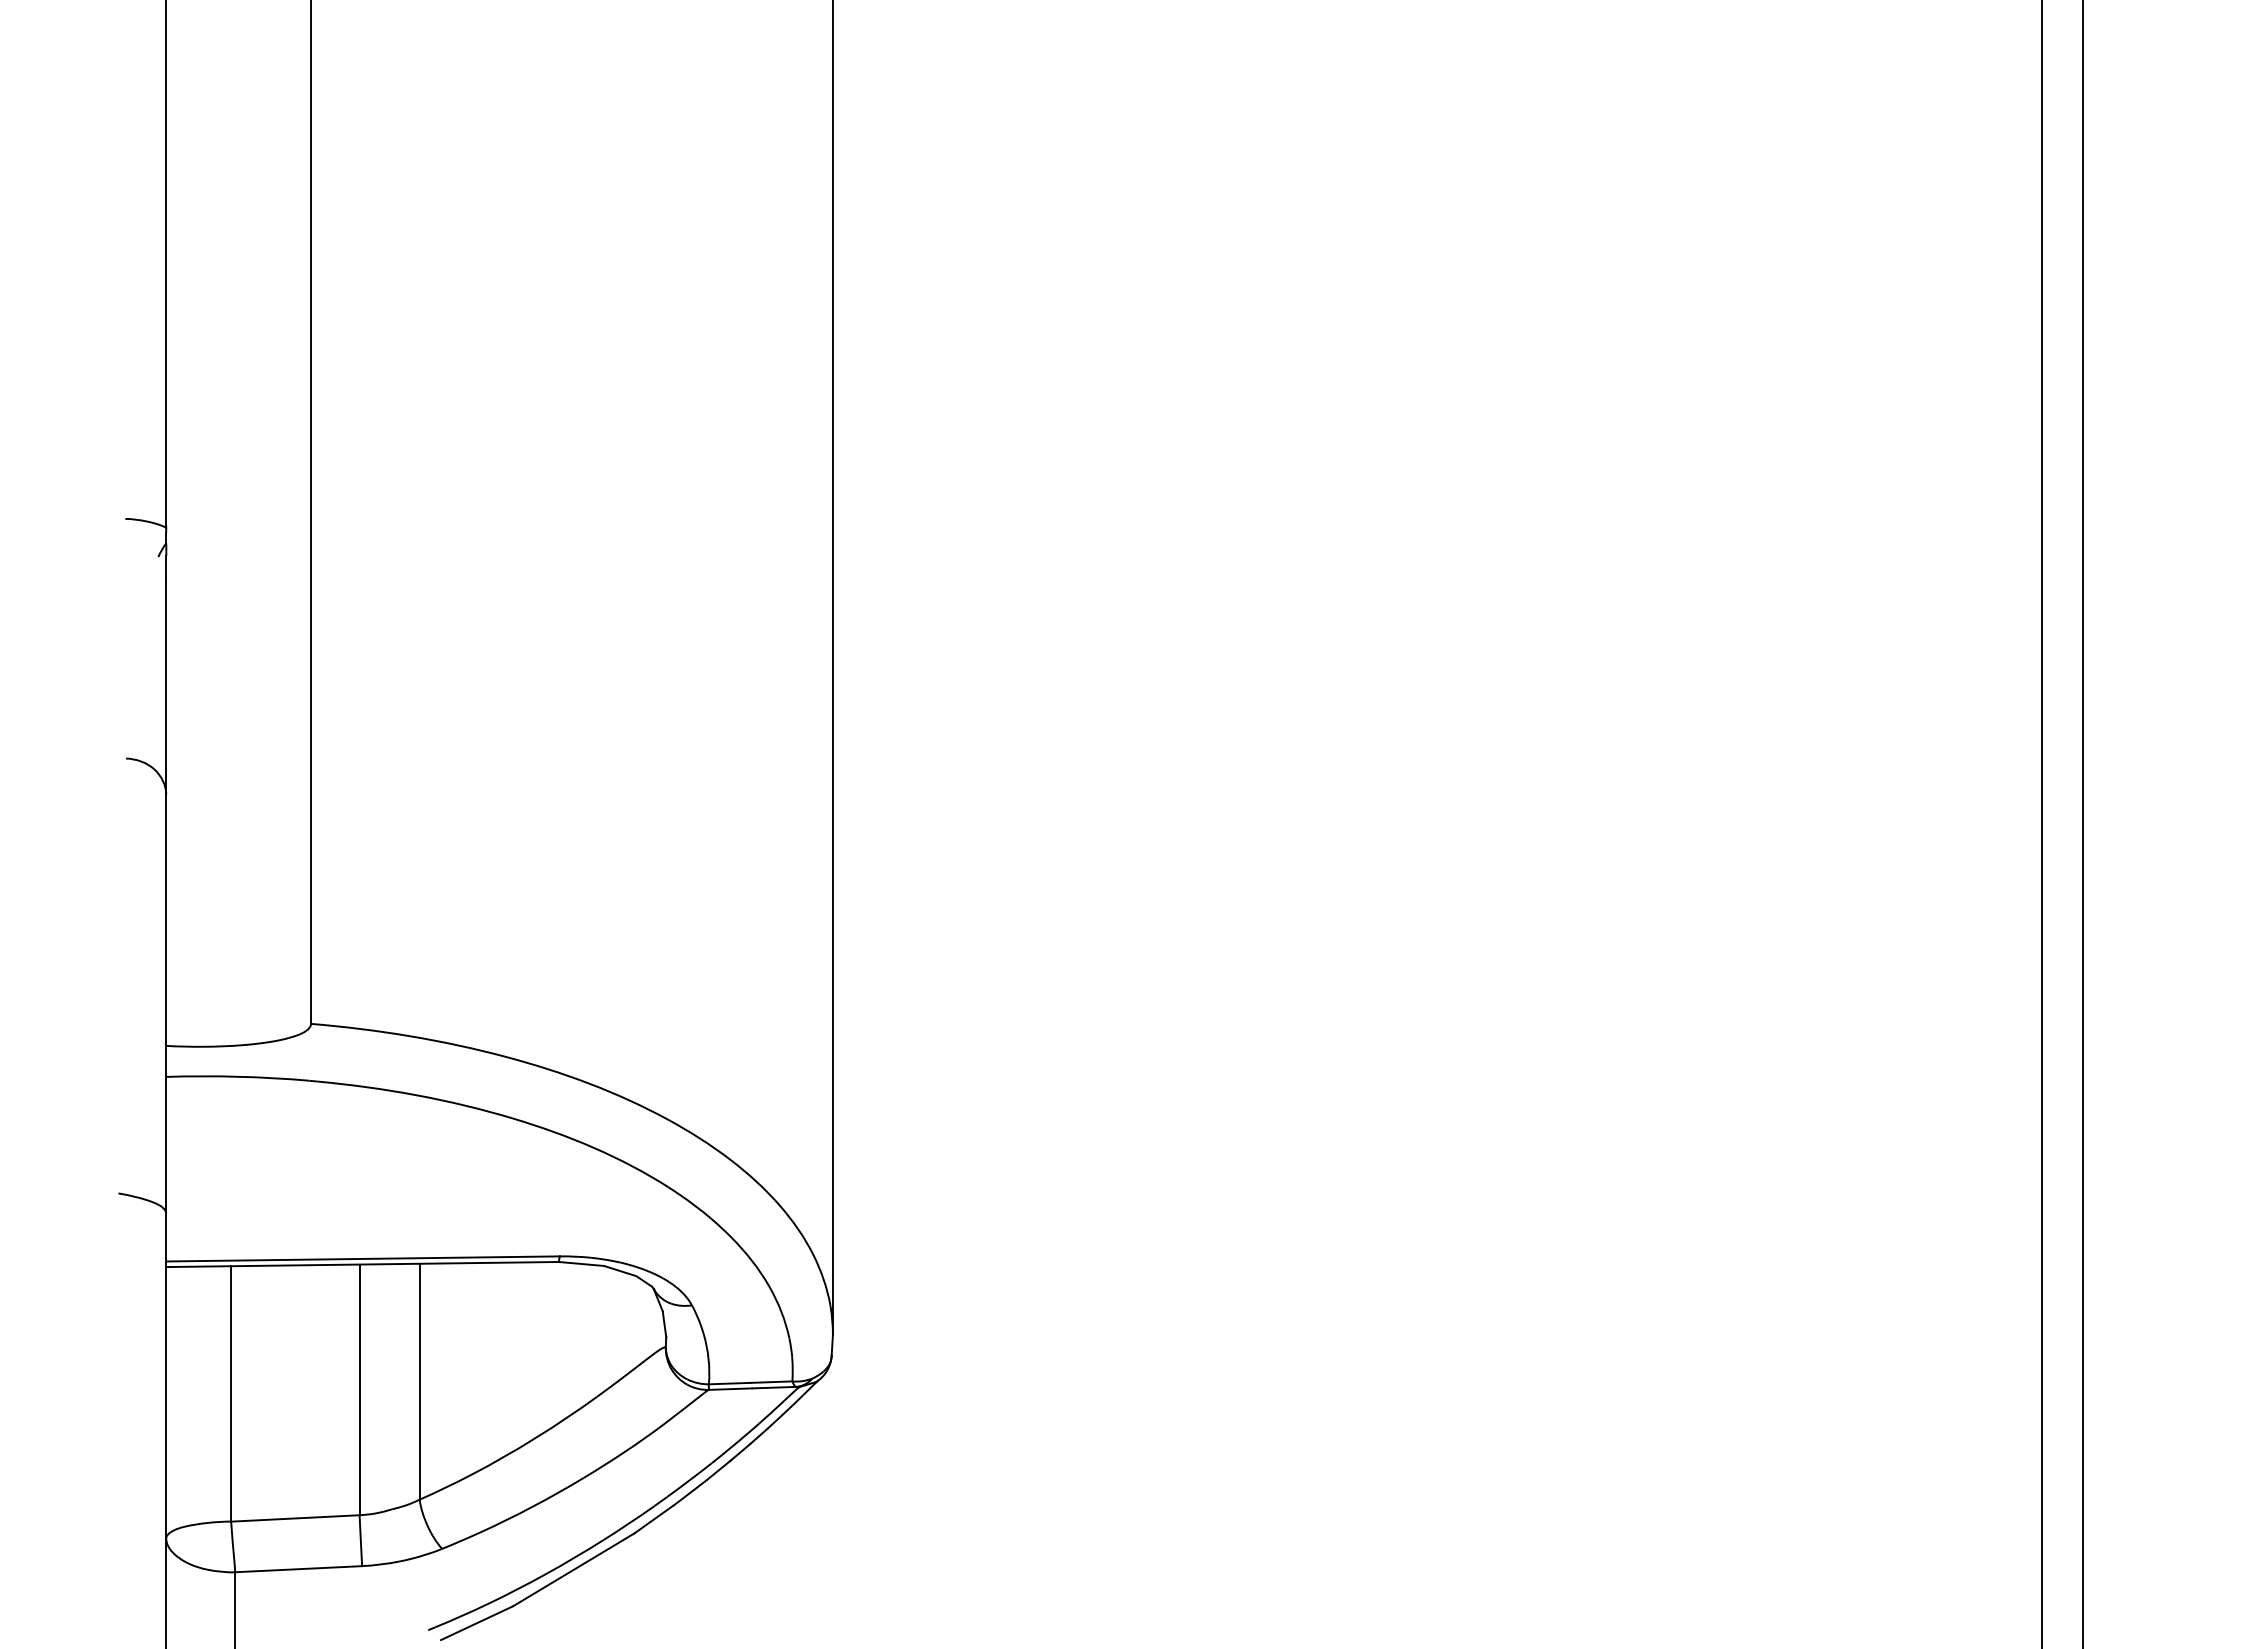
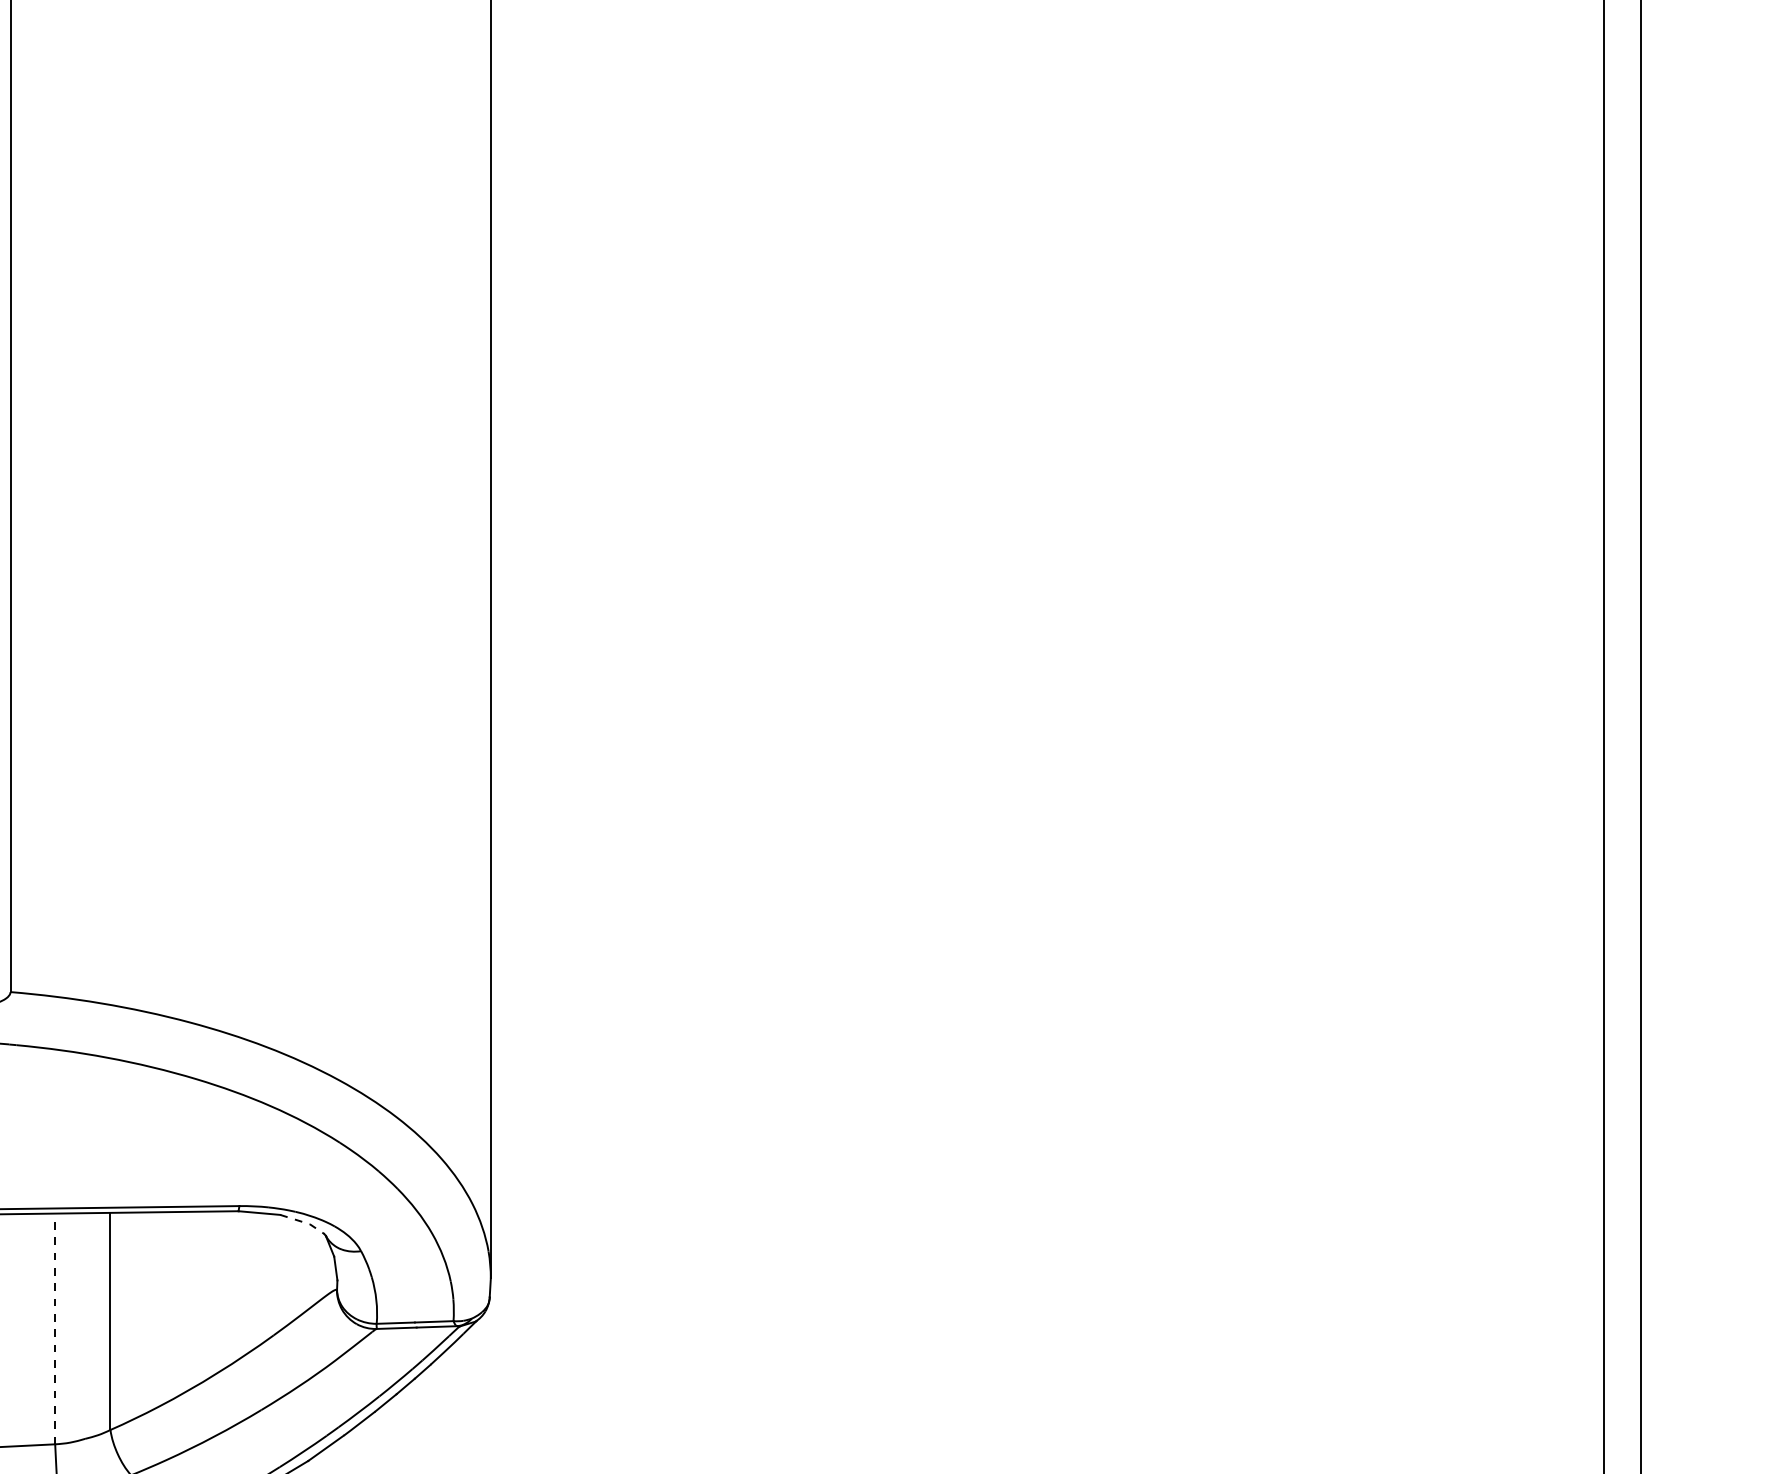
line: (629, 1274) -> (303, 1222), solid -> dashed
line: (359, 1389) -> (55, 1328), solid -> dashed

